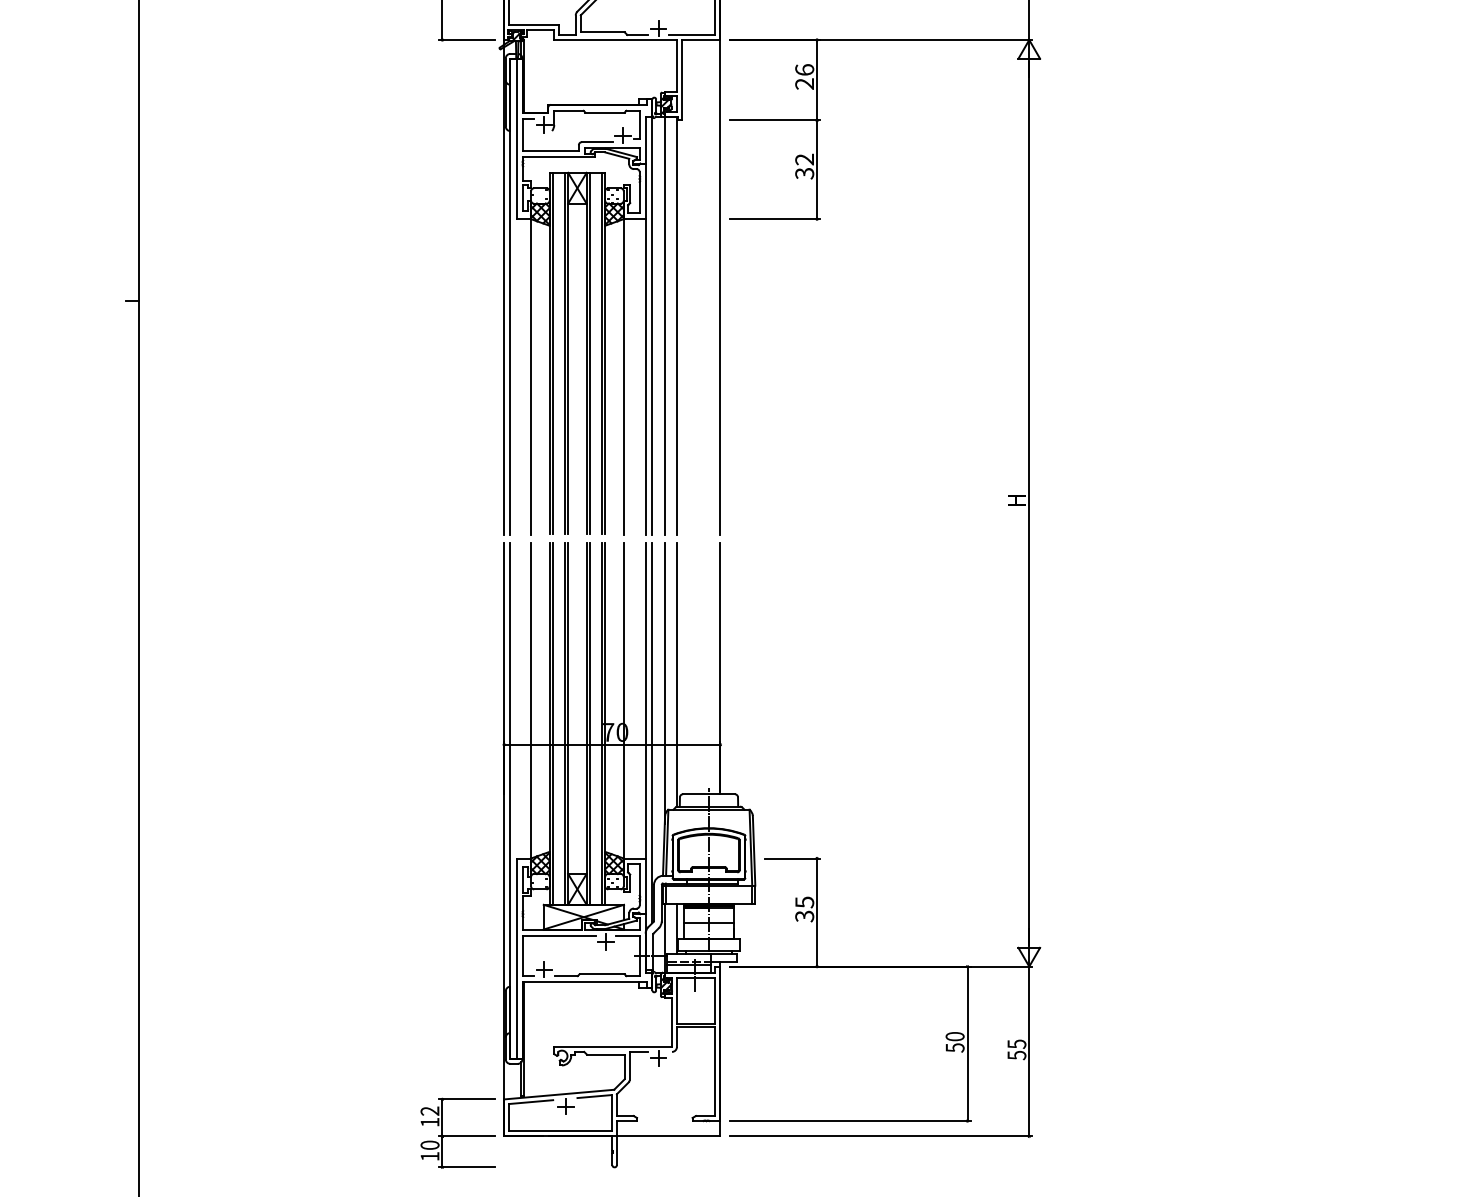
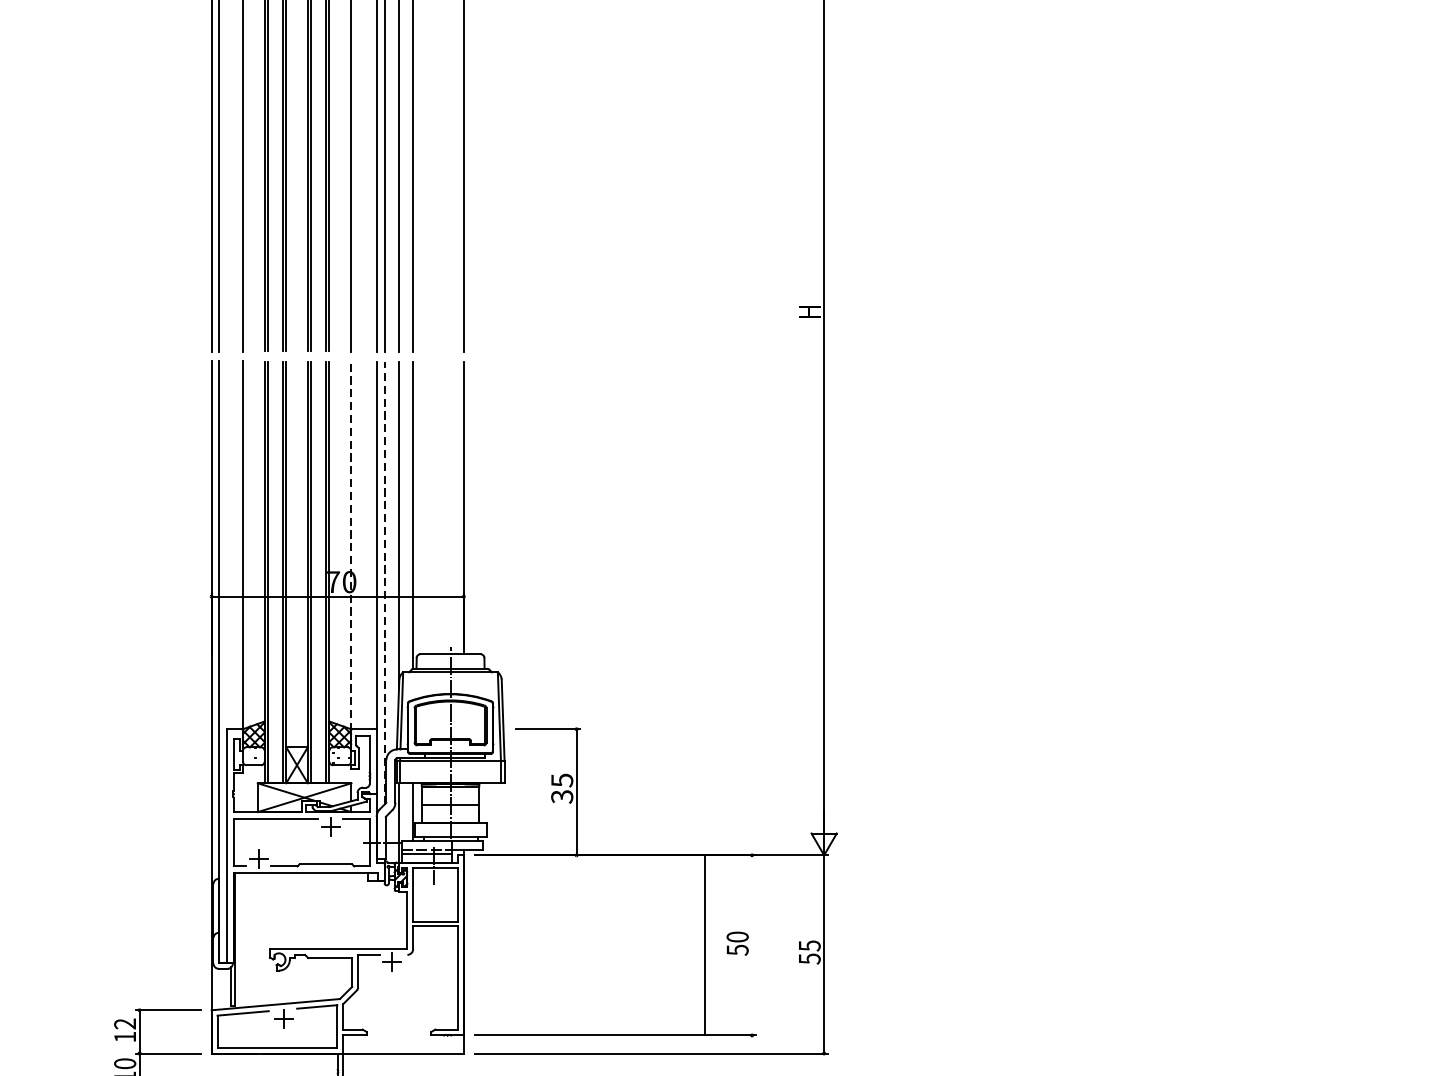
line: (624, 701) -> (351, 546), solid -> dashed
line: (652, 733) -> (384, 583), solid -> dashed
line: (967, 1043) -> (705, 945), moved

